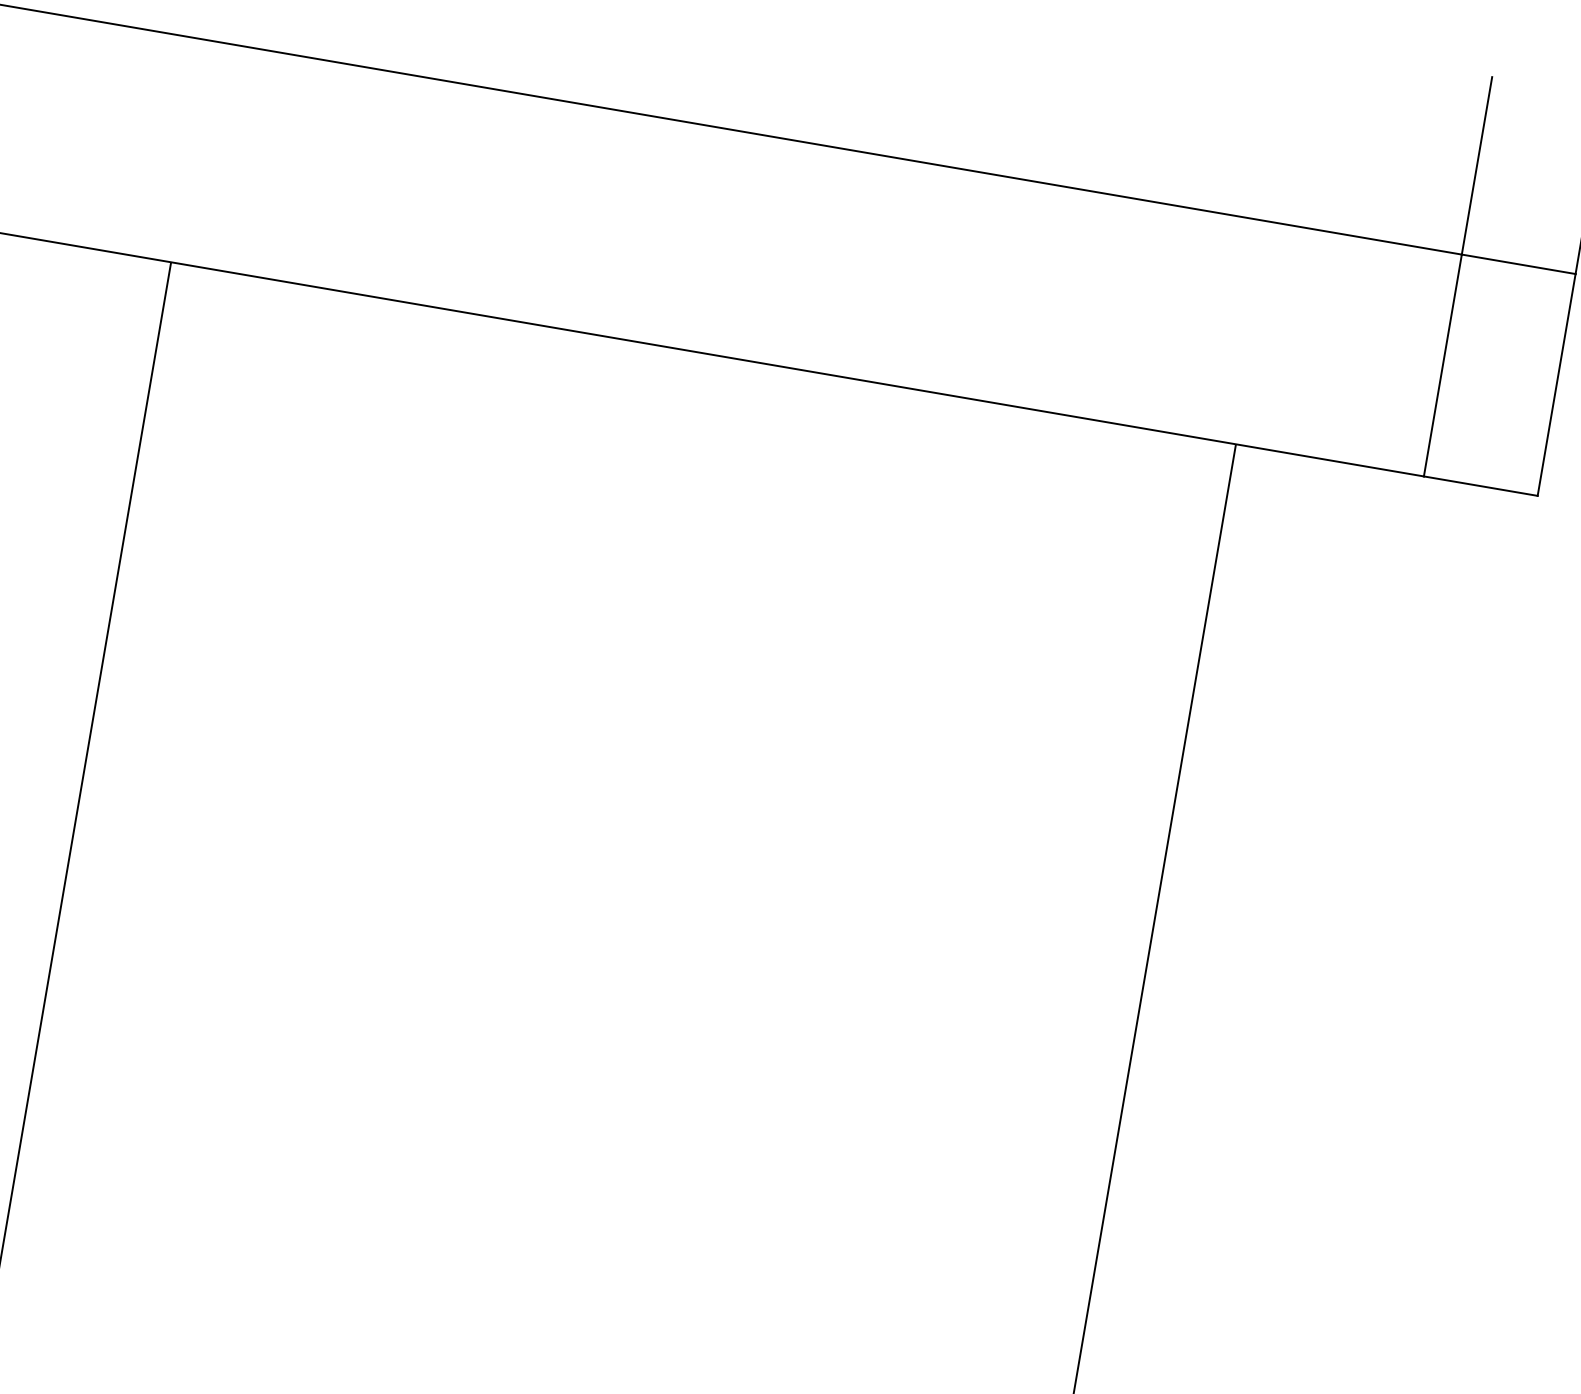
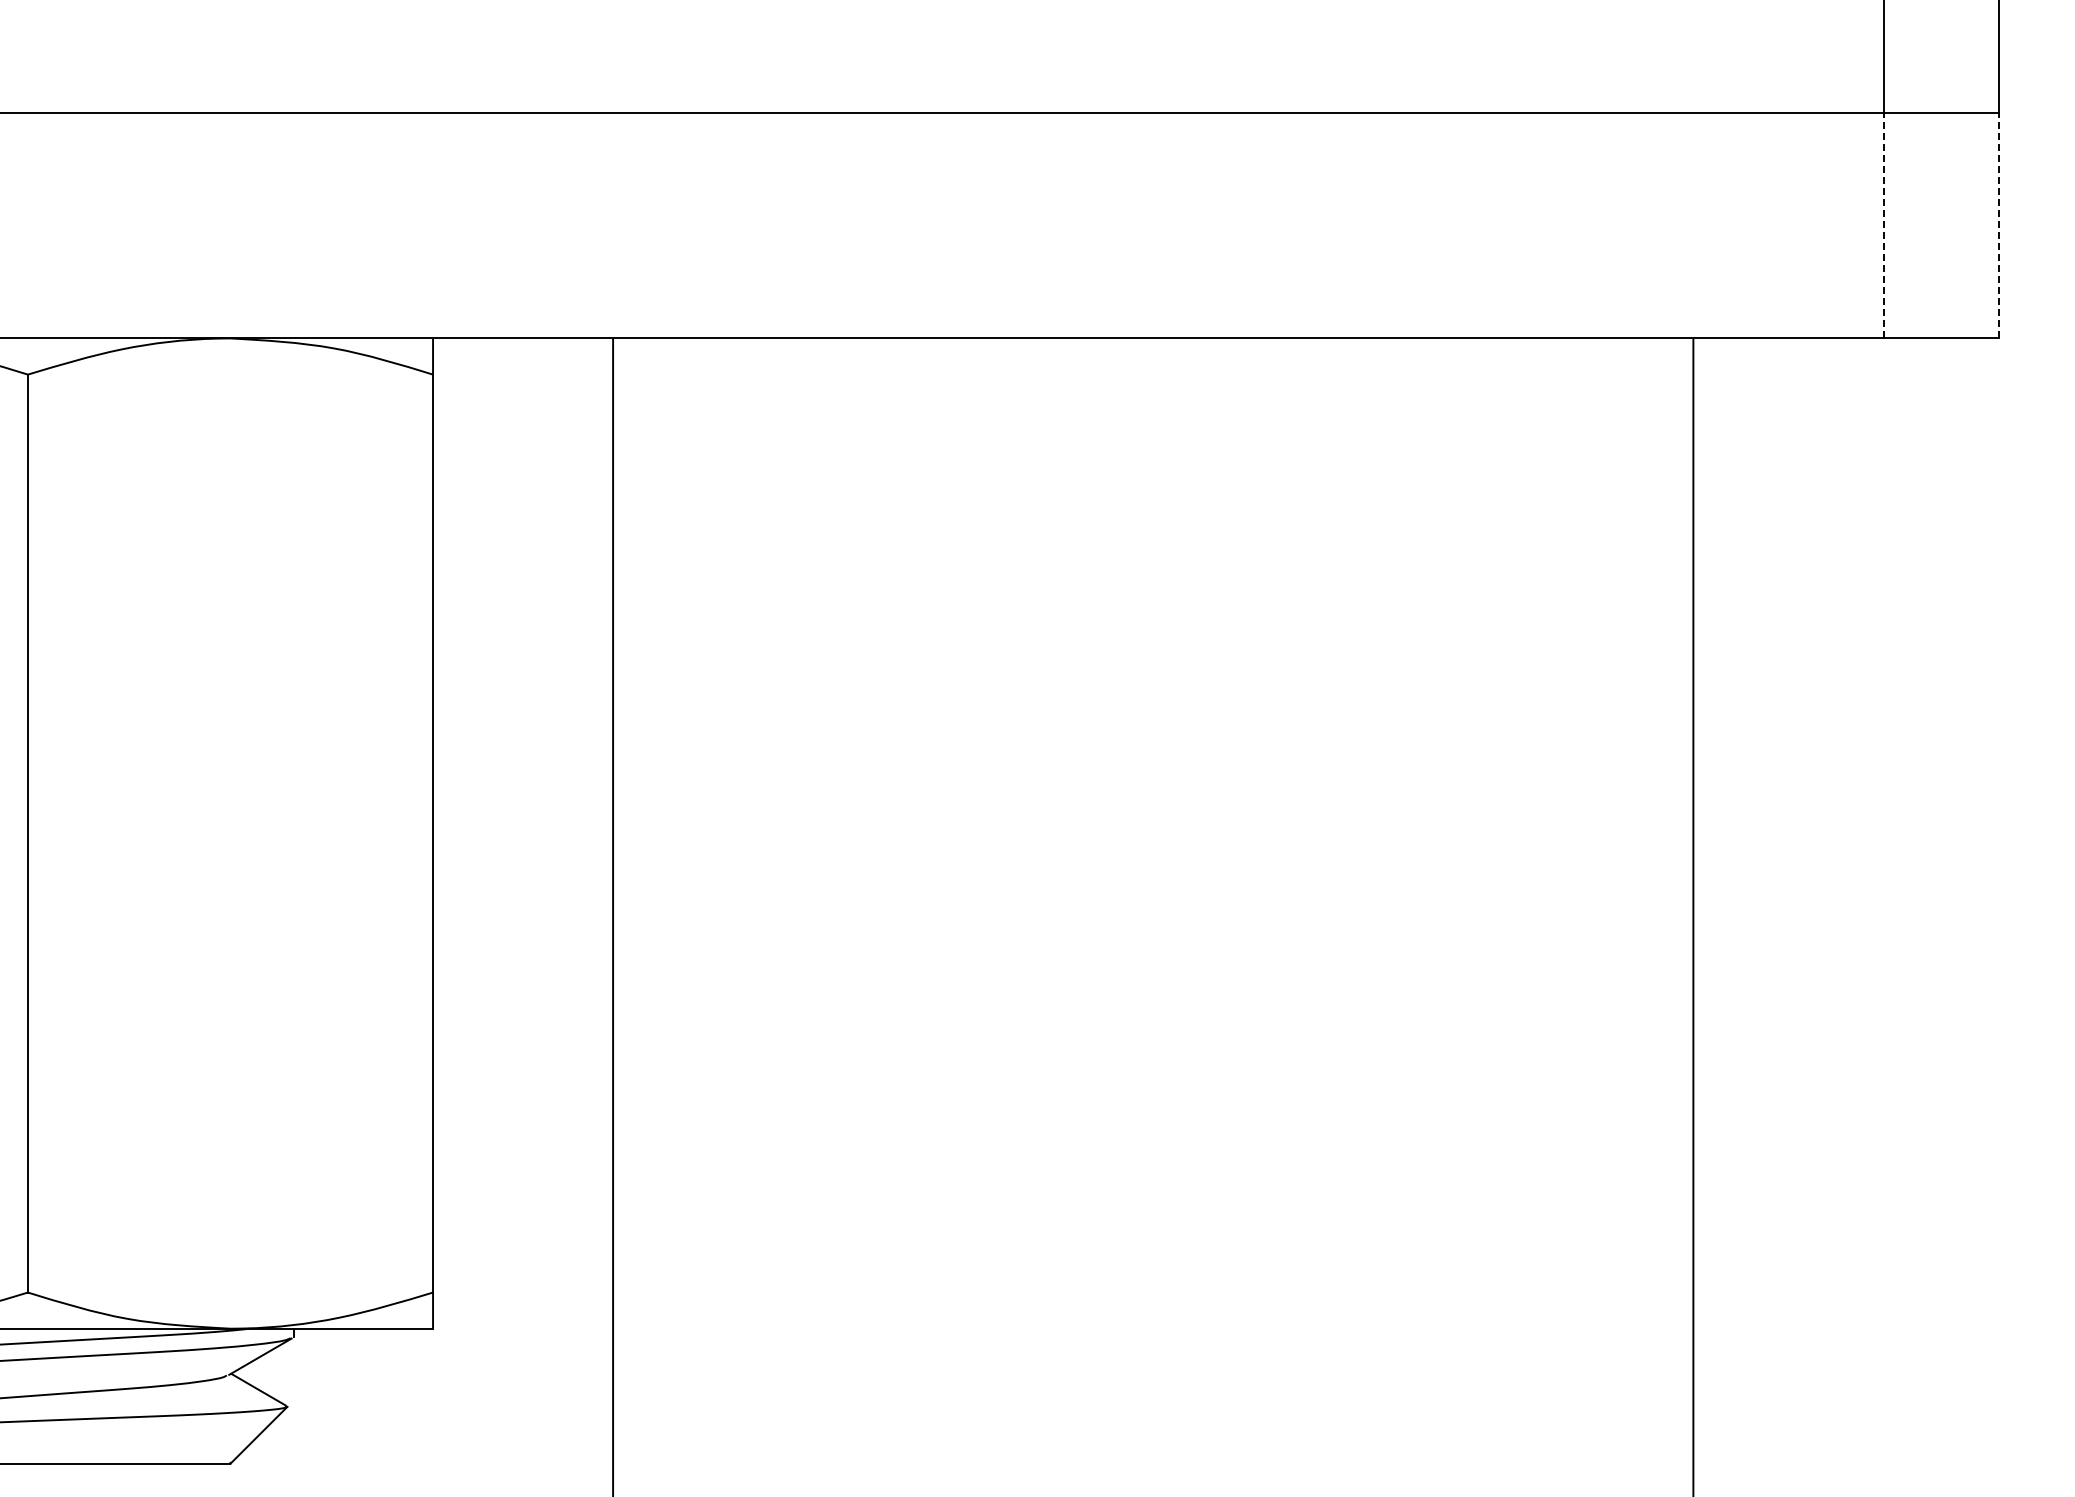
line: (1443, 365) -> (1884, 225), solid -> dashed
line: (1556, 384) -> (1999, 225), solid -> dashed

